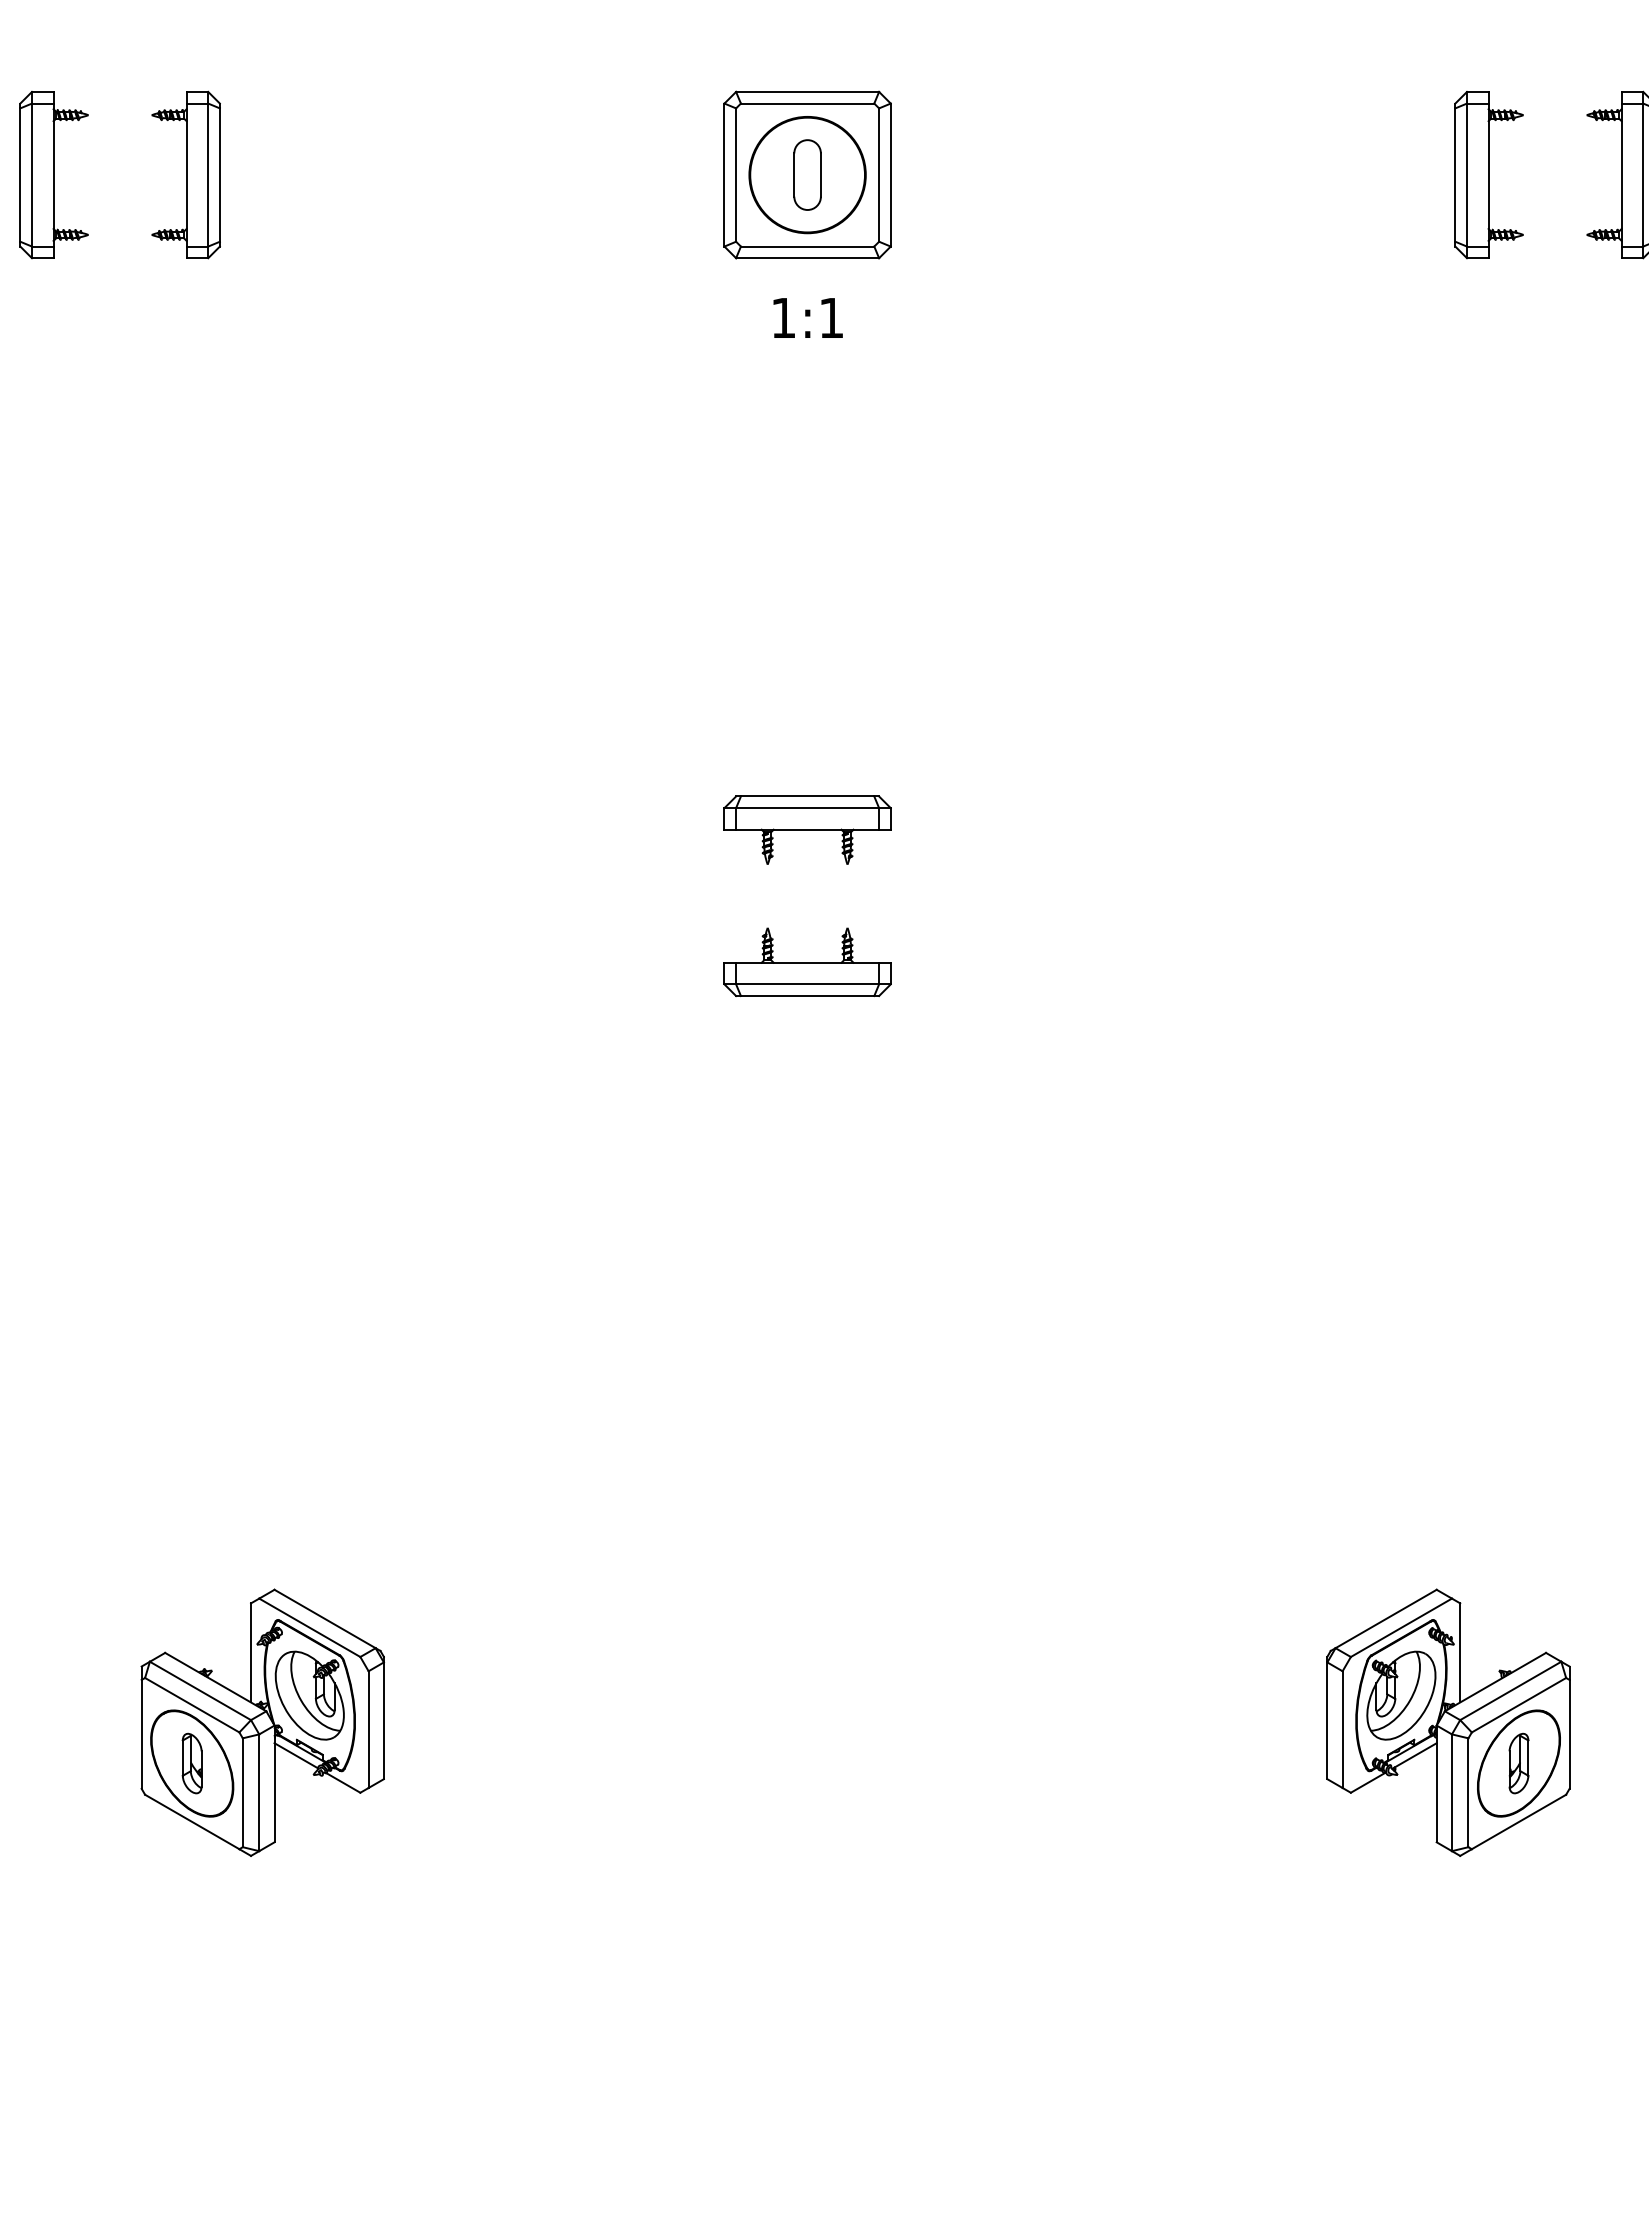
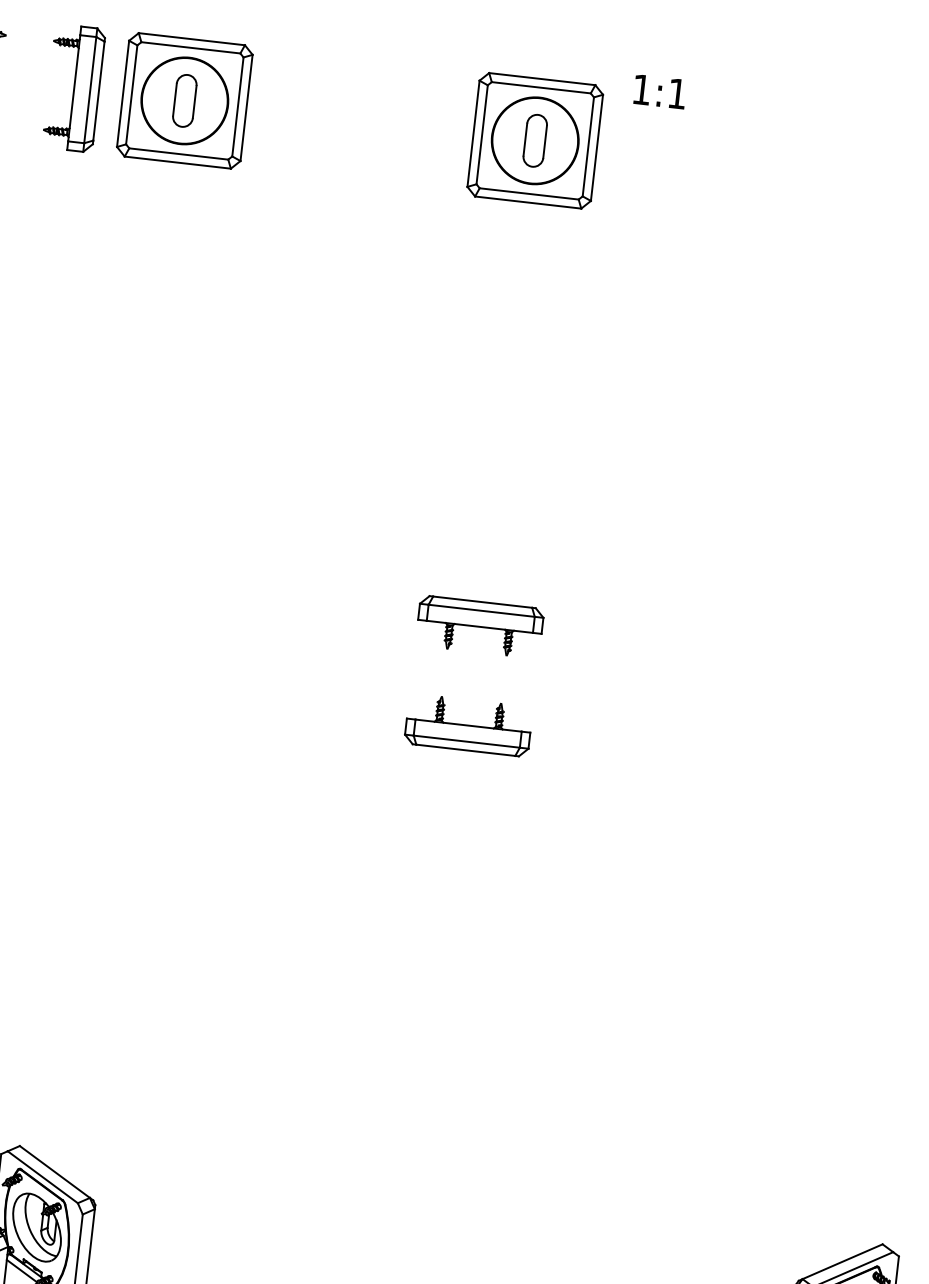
part: (335, 174) -> (184, 100), added
text: (807, 317) -> (659, 91), moved

